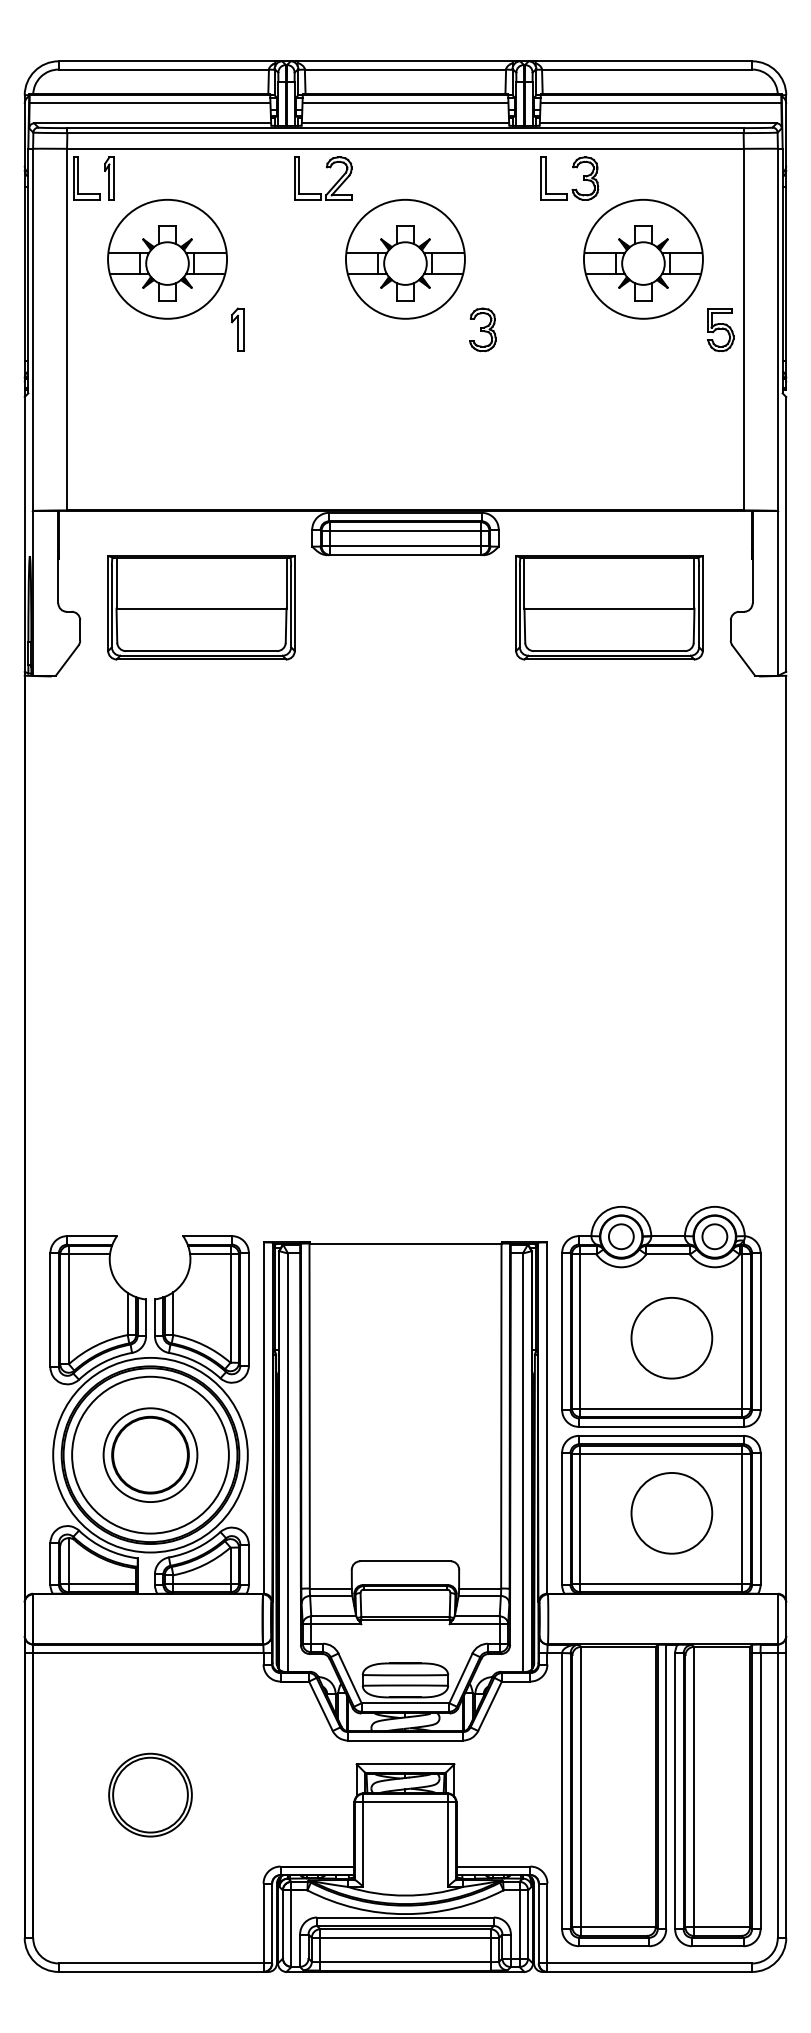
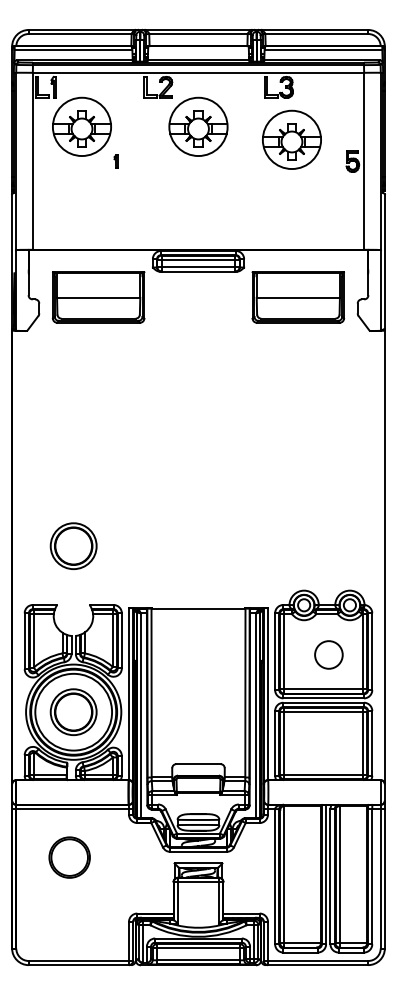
line: (405, 103) -> (198, 50), removed
part: (642, 258) -> (291, 139), moved
part: (235, 330) -> (115, 161), size x0.6
part: (483, 330) -> (236, 161), removed
part: (150, 1116) -> (73, 546), added
circle: (671, 1337) -> (328, 654), size x0.7
circle: (671, 1512) -> (328, 740), removed
part: (150, 1794) -> (69, 857), moved

